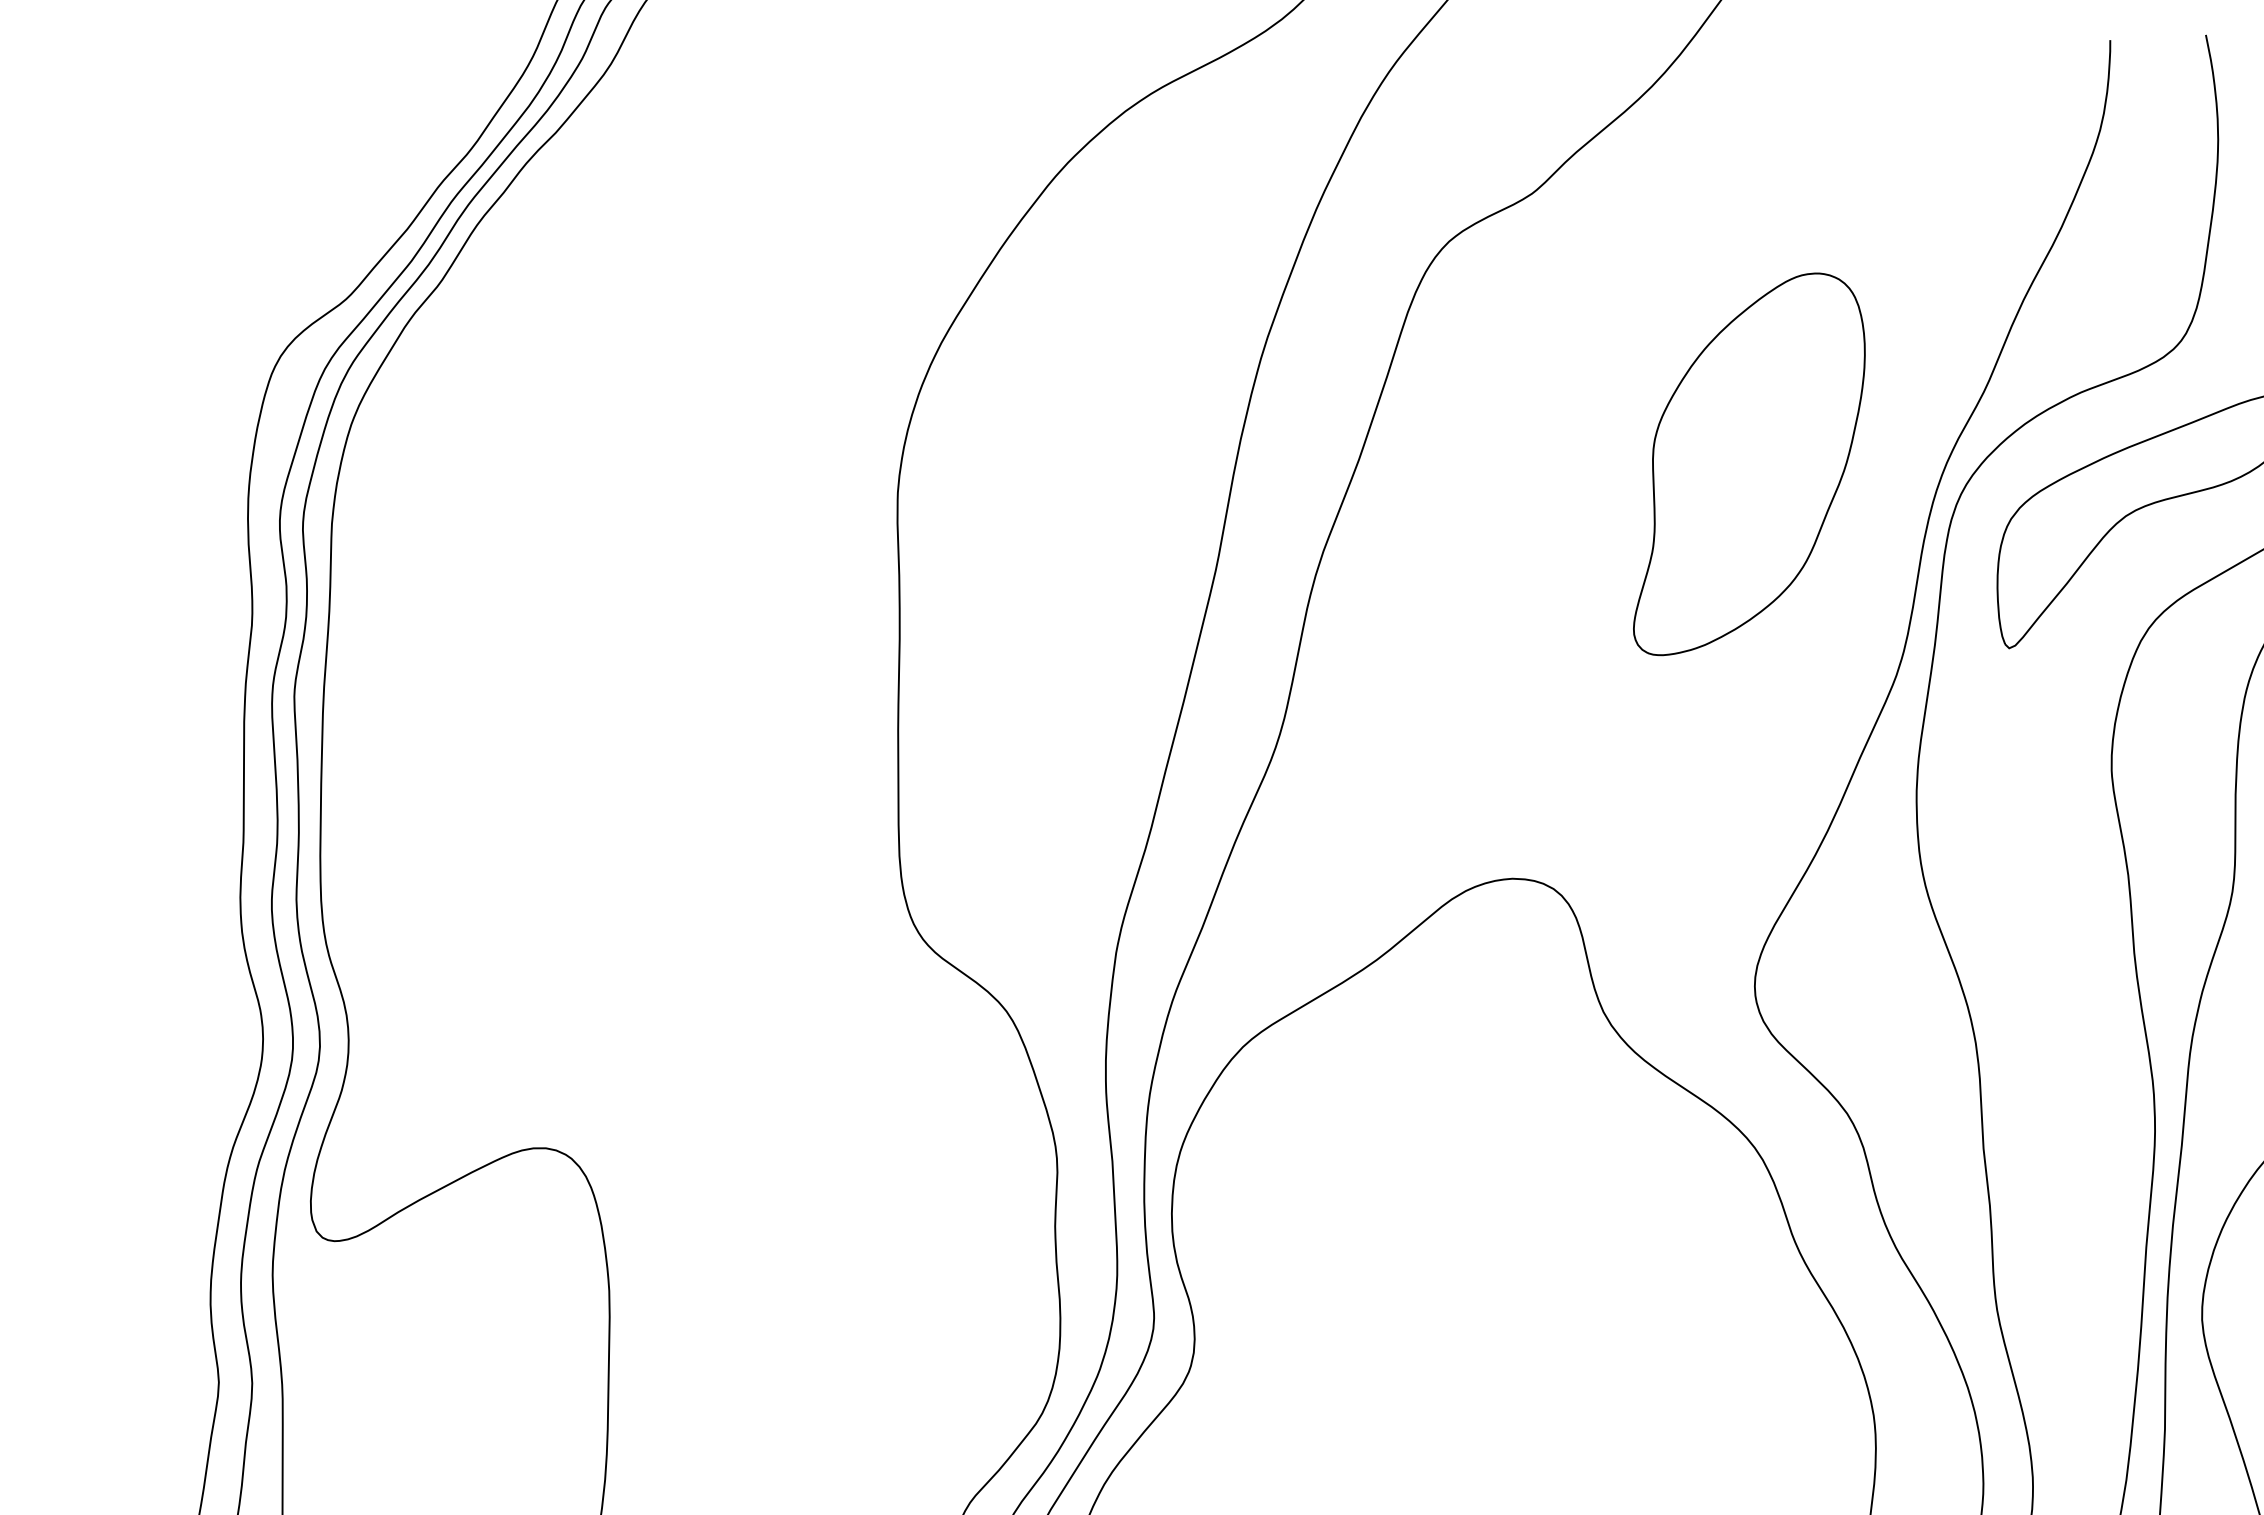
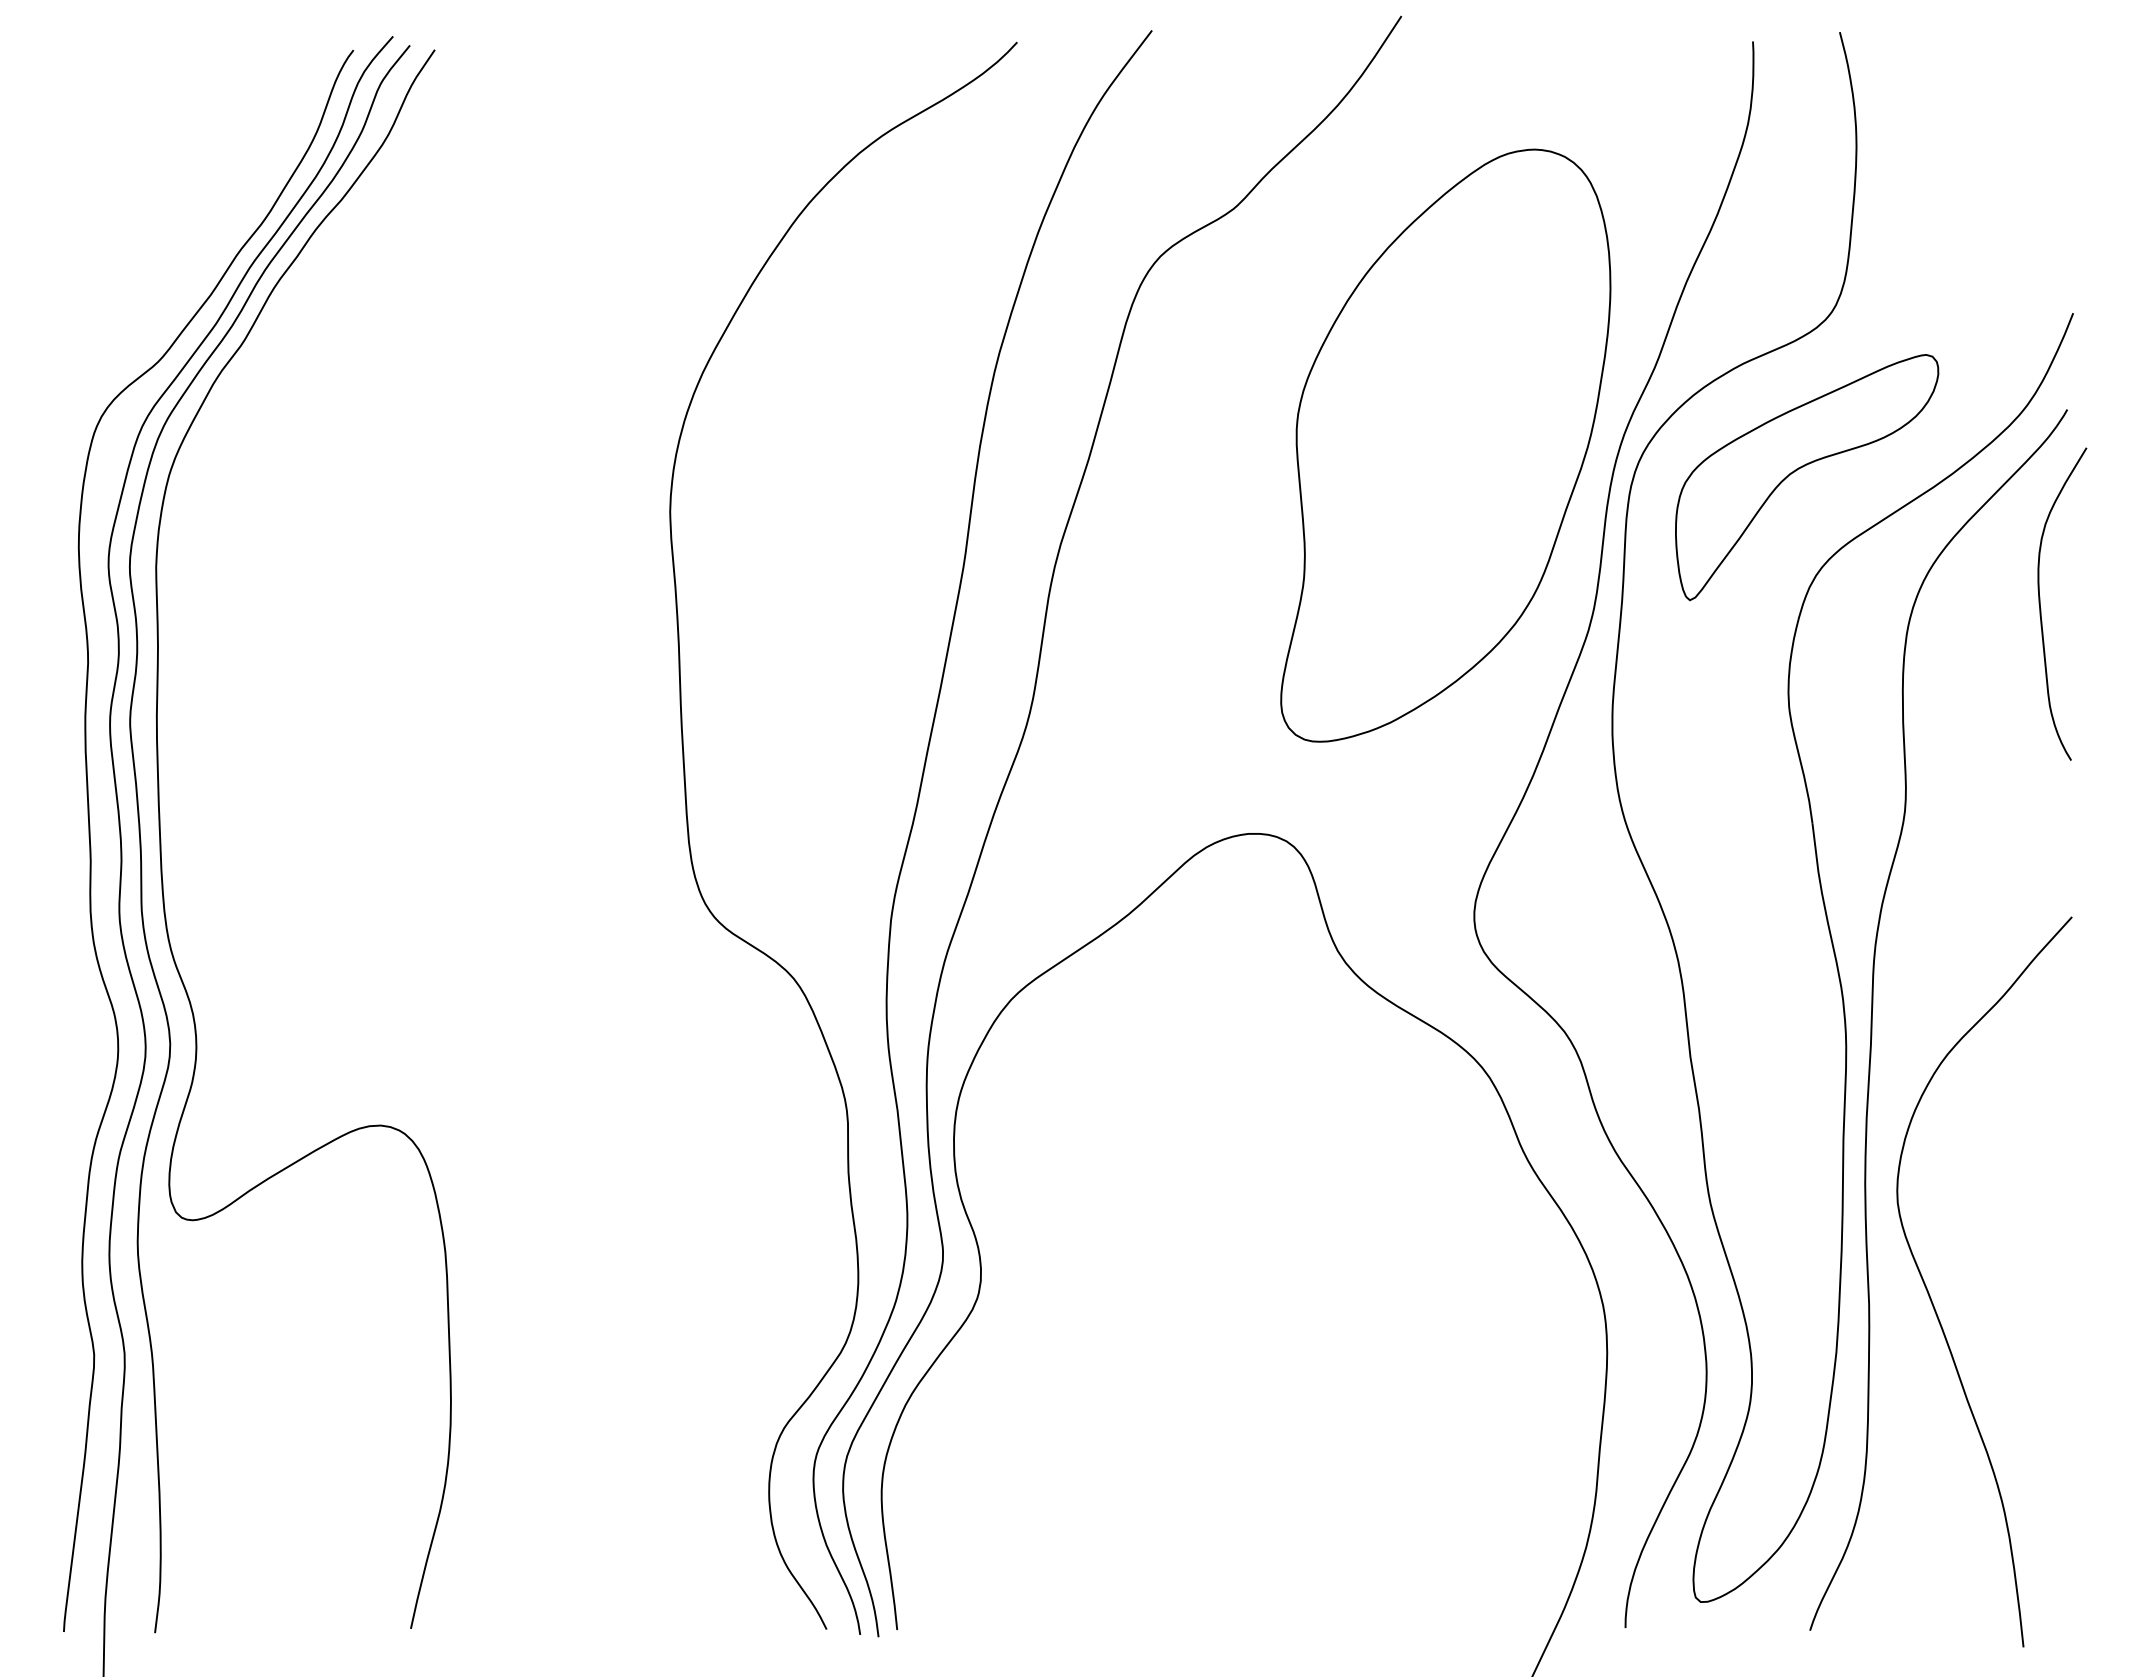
part: (1750, 464) -> (1445, 445), size x1.67

